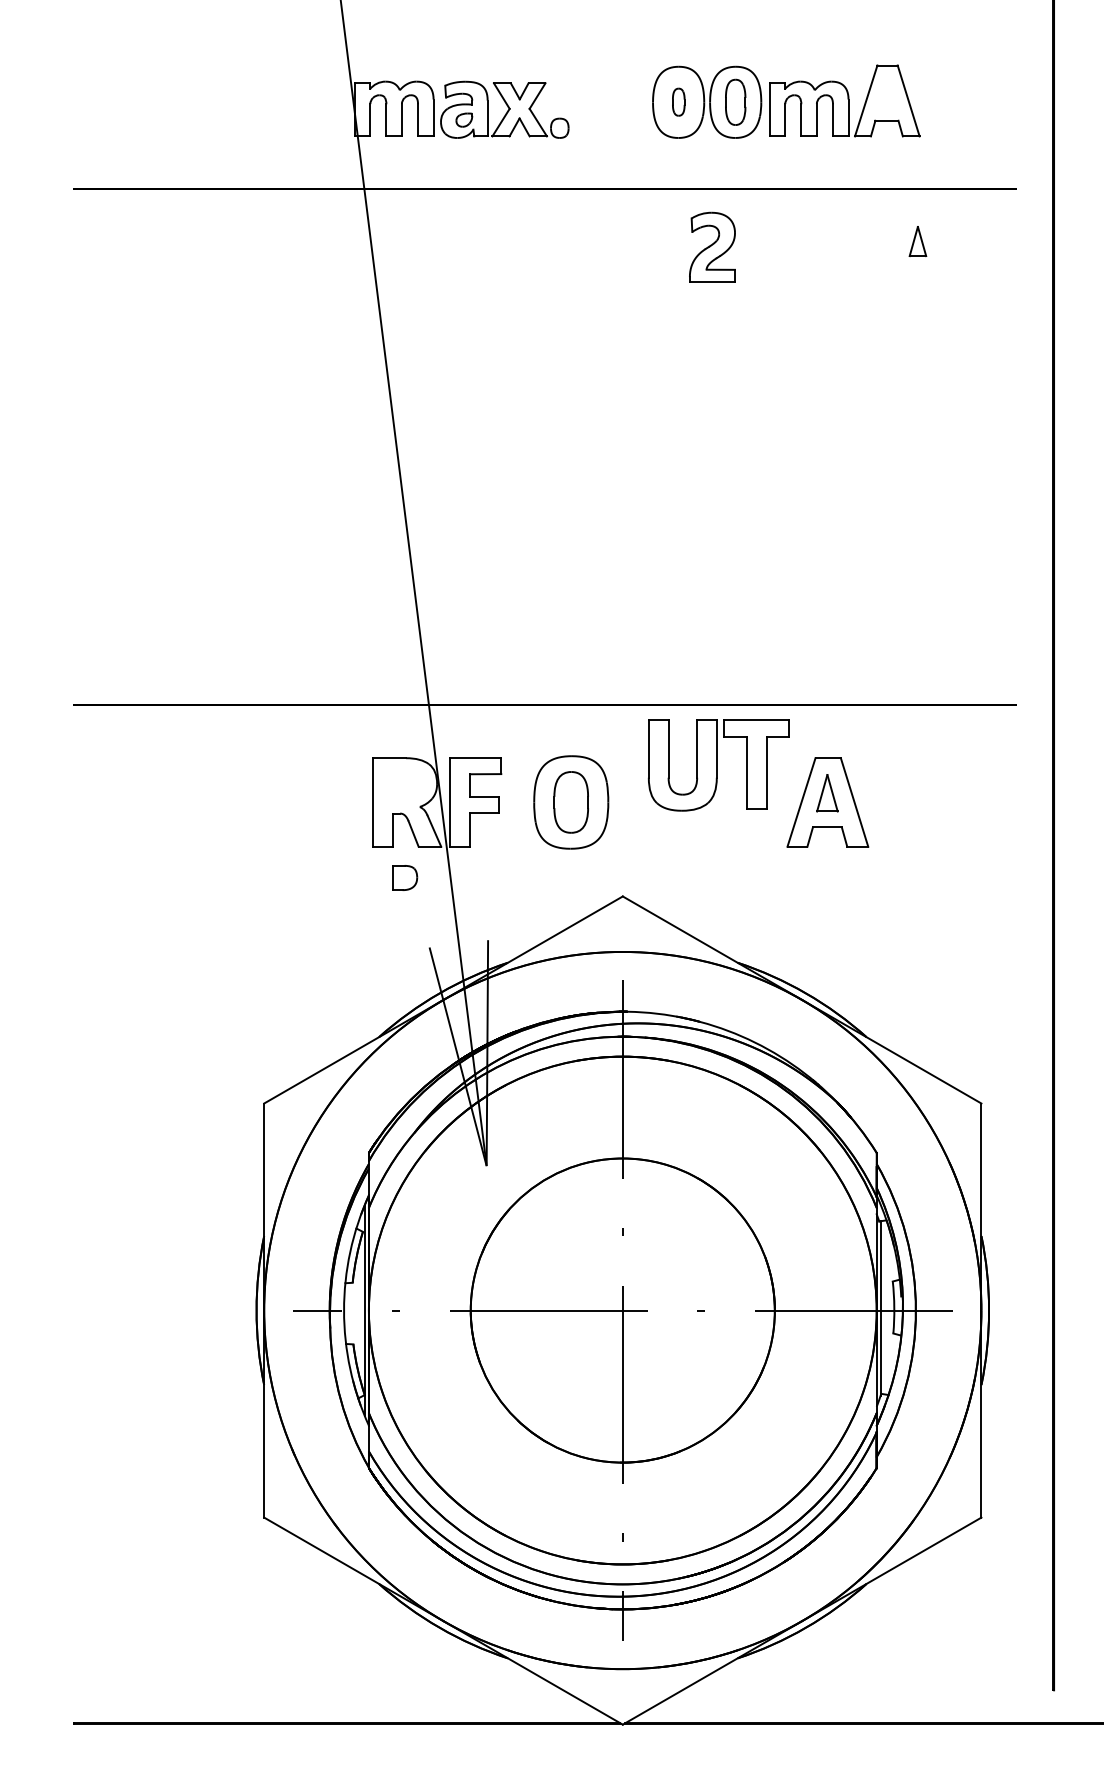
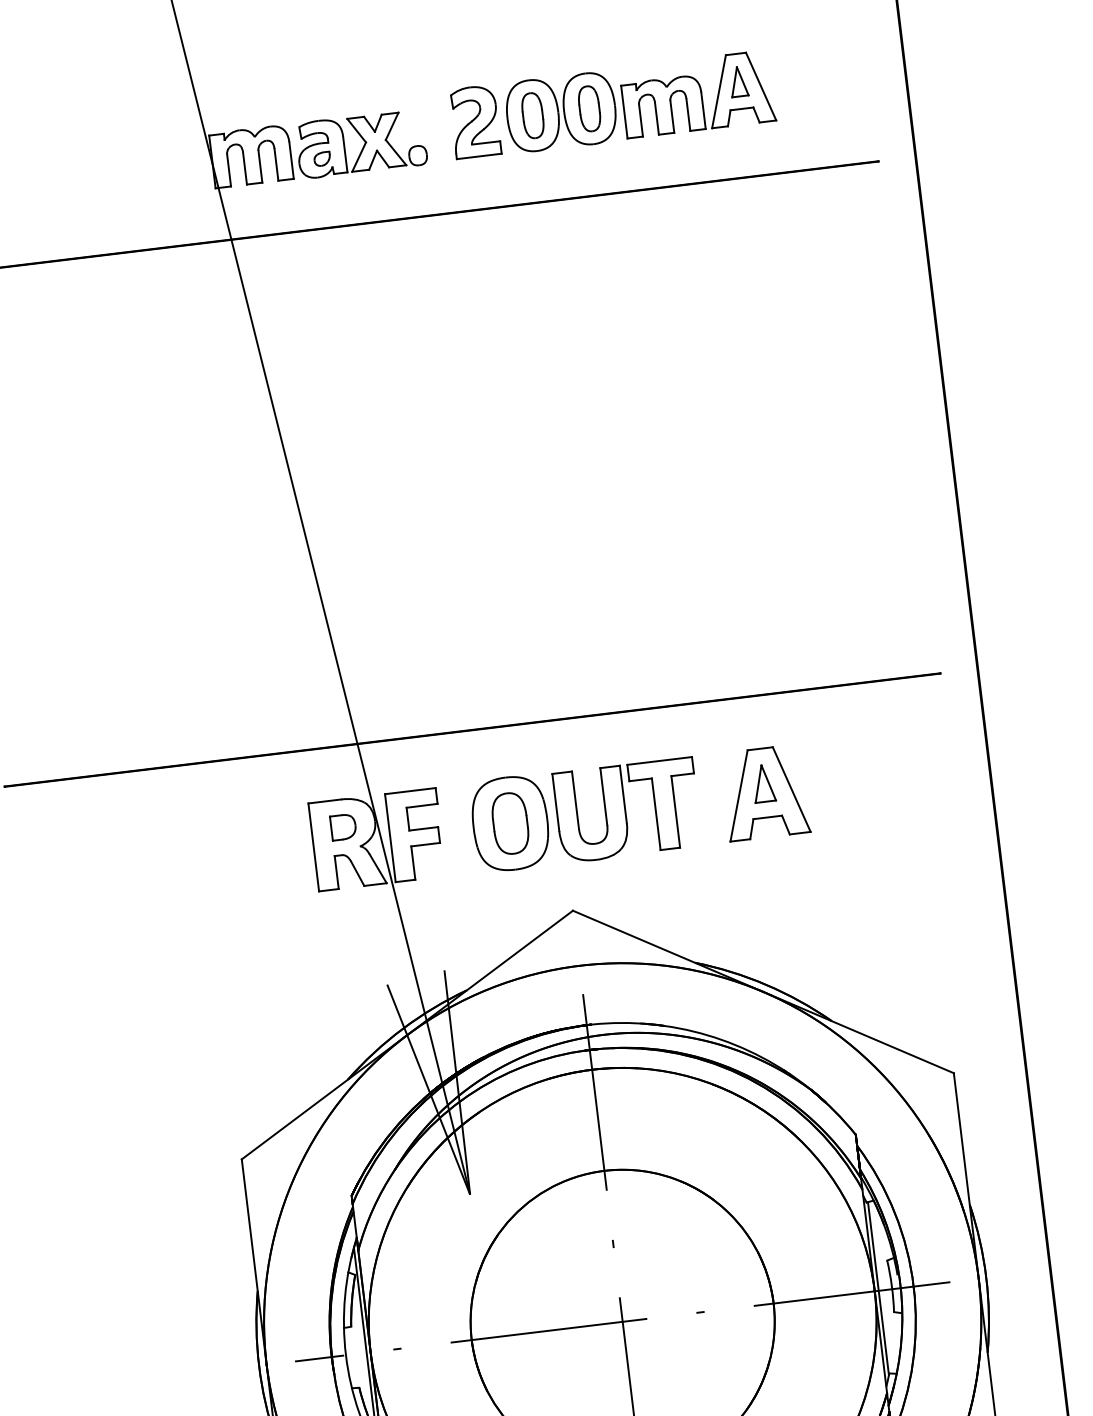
part: (678, 101) -> (532, 114), size x1.67
part: (917, 241) -> (738, 81), moved
part: (712, 246) -> (475, 120), moved
part: (718, 765) -> (626, 810), moved
part: (405, 877) -> (343, 826), moved

